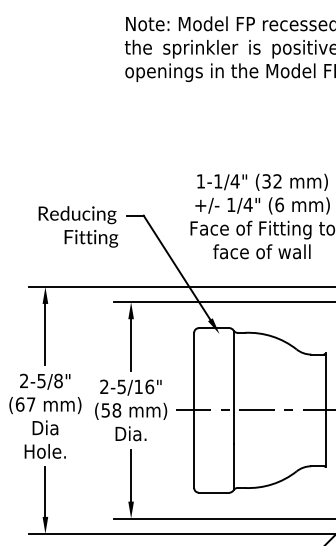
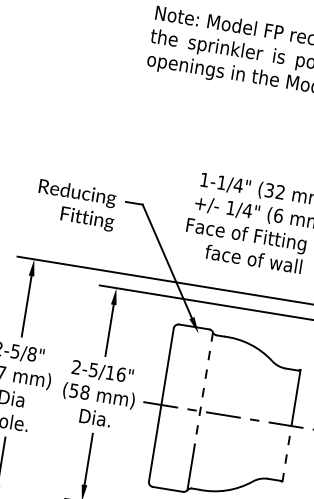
line: (233, 387) -> (203, 388), solid -> dashed
line: (325, 438) -> (286, 453), solid -> dashed

